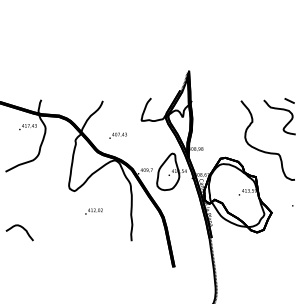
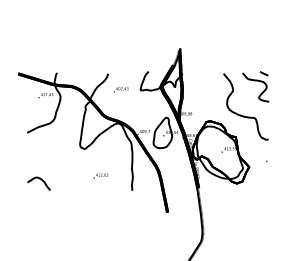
text: (117, 135) -> (120, 89), moved
text: (93, 210) -> (100, 175), moved

